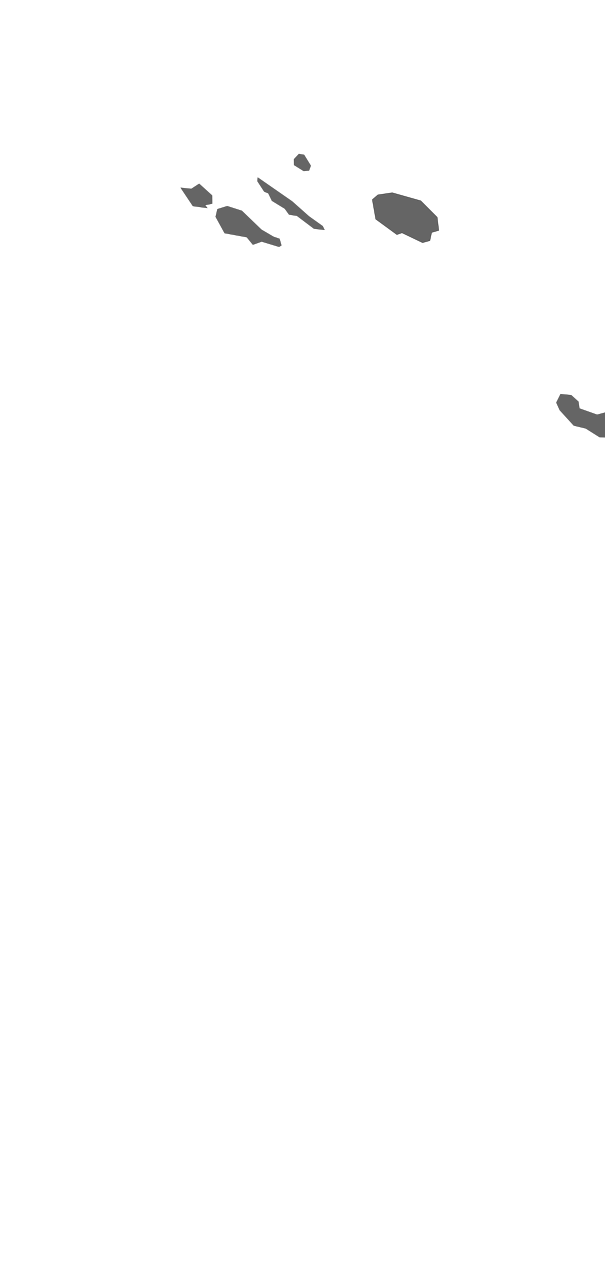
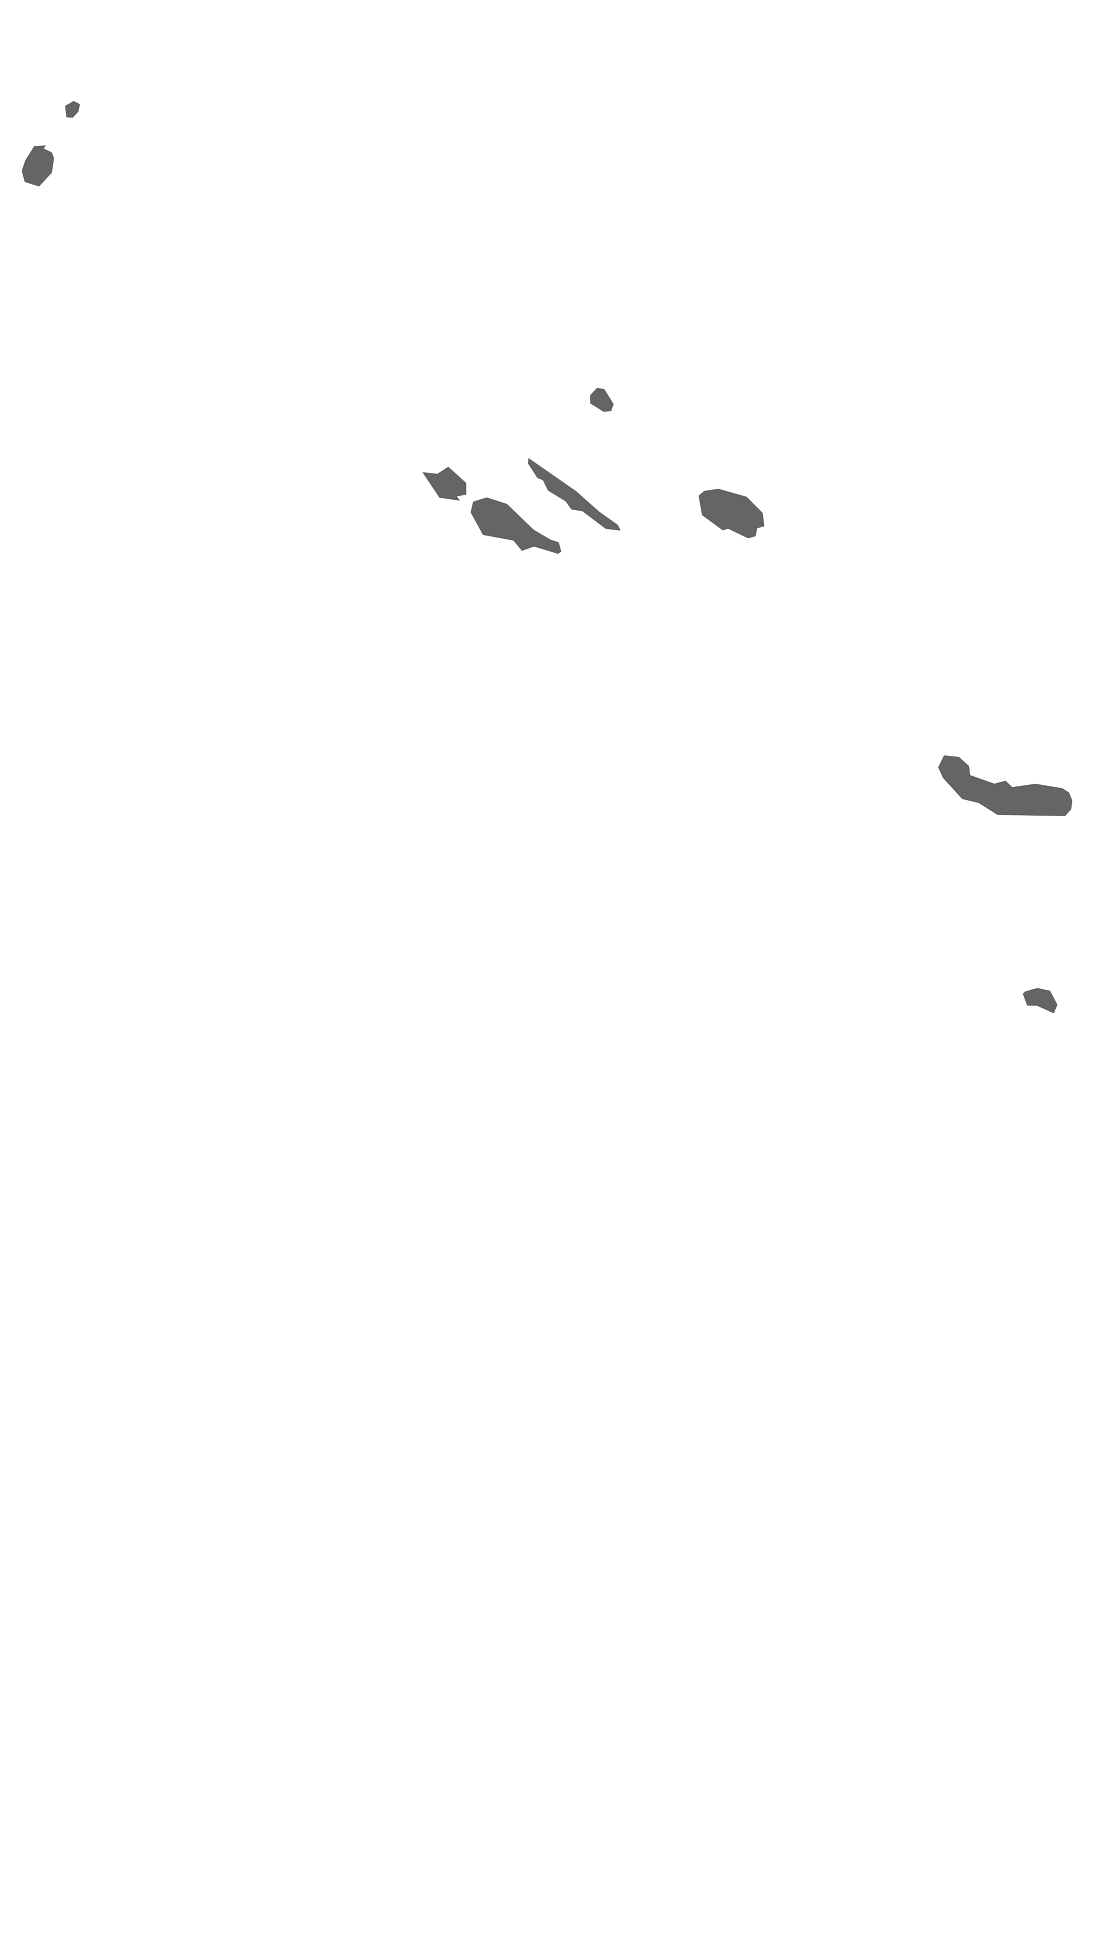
part: (302, 162) -> (601, 399), moved
part: (405, 217) -> (731, 513), size x0.71

